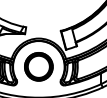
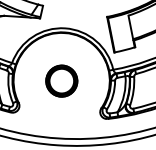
part: (38, 66) -> (61, 80), size x0.6

